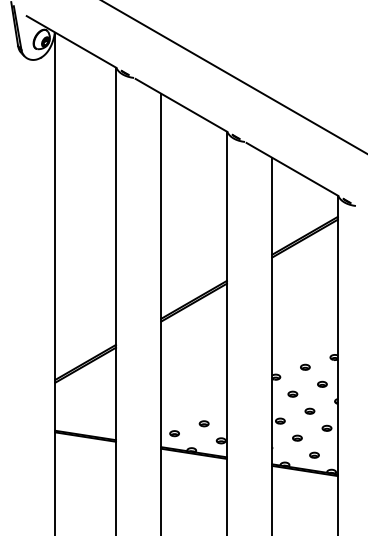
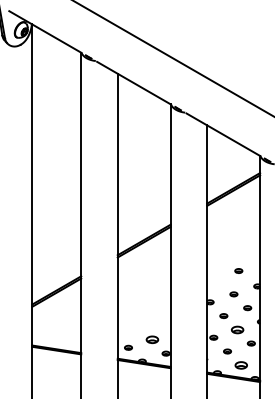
part: (311, 337) -> (238, 270), added
part: (309, 410) -> (237, 329), size x1.6
part: (203, 423) -> (151, 339), size x1.6
part: (314, 454) -> (241, 364), size x1.6

